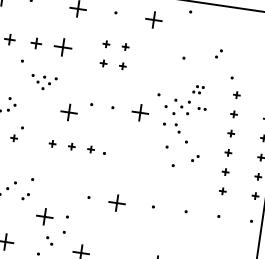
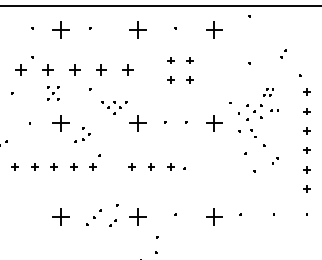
part: (62, 46) -> (127, 69), size x0.62
part: (68, 112) -> (137, 123), moved
part: (117, 202) -> (214, 216), moved
part: (44, 216) -> (137, 216), moved

